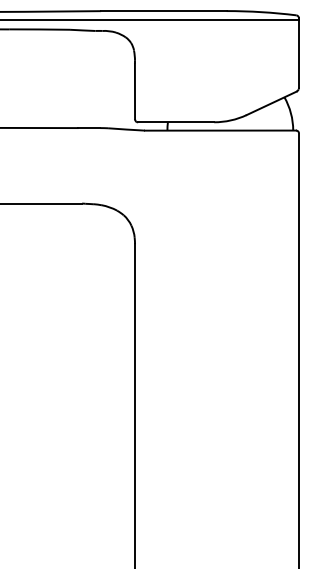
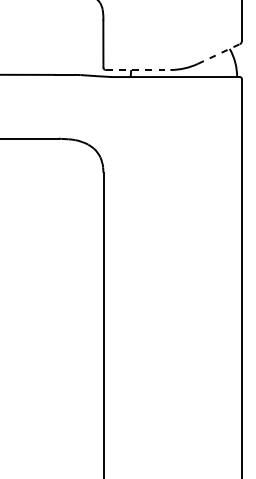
line: (272, 103) -> (219, 54), solid -> dashed
line: (176, 122) -> (138, 70), solid -> dashed

